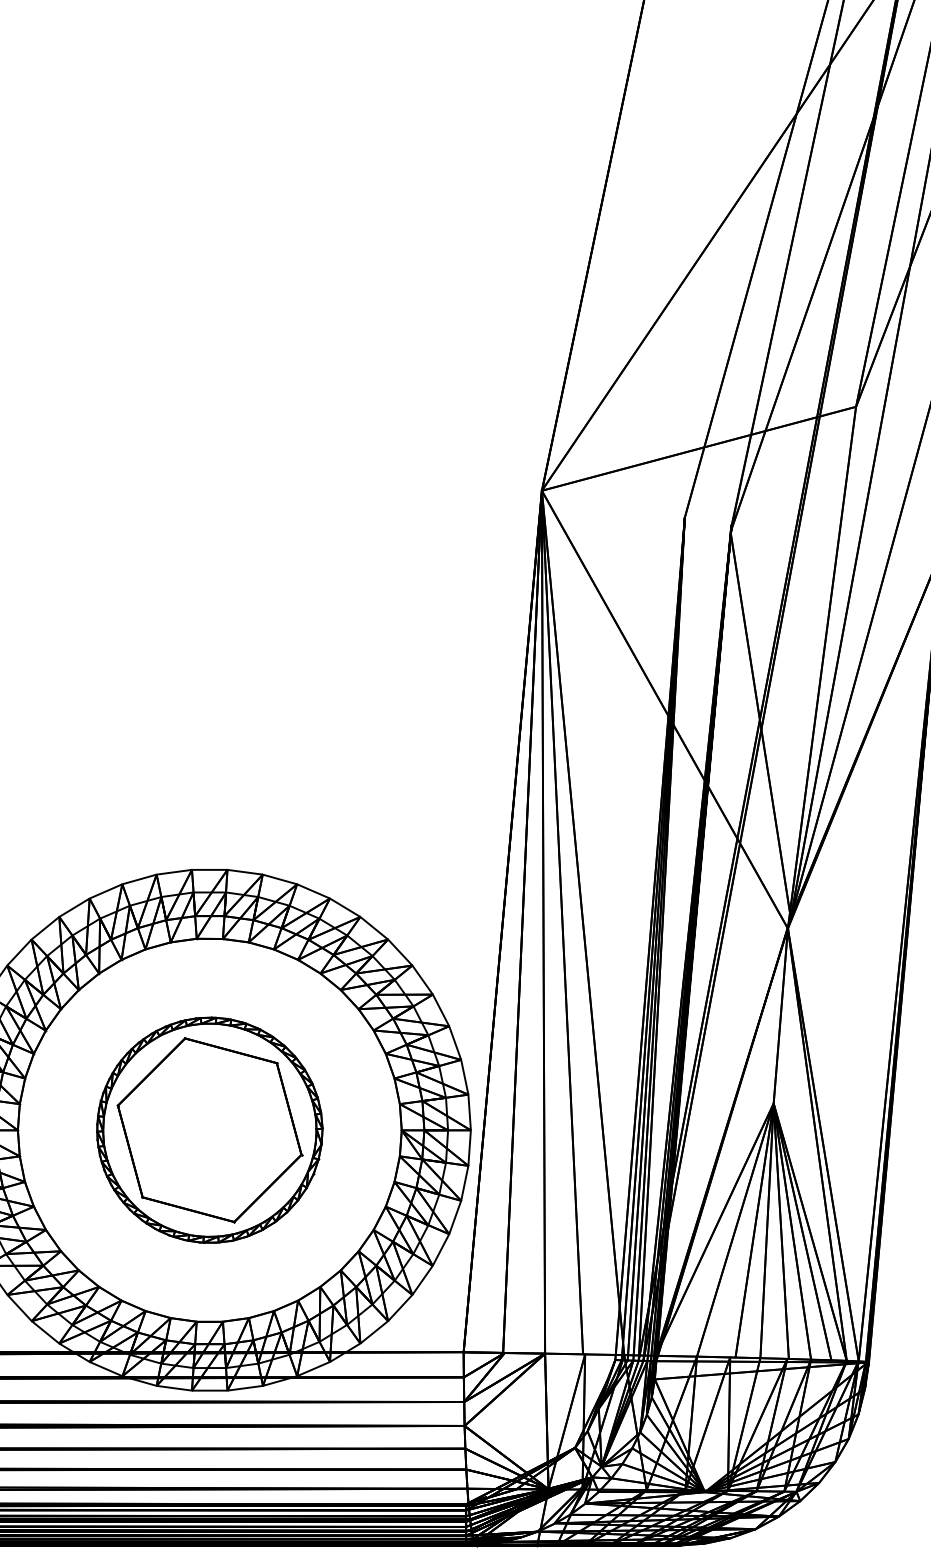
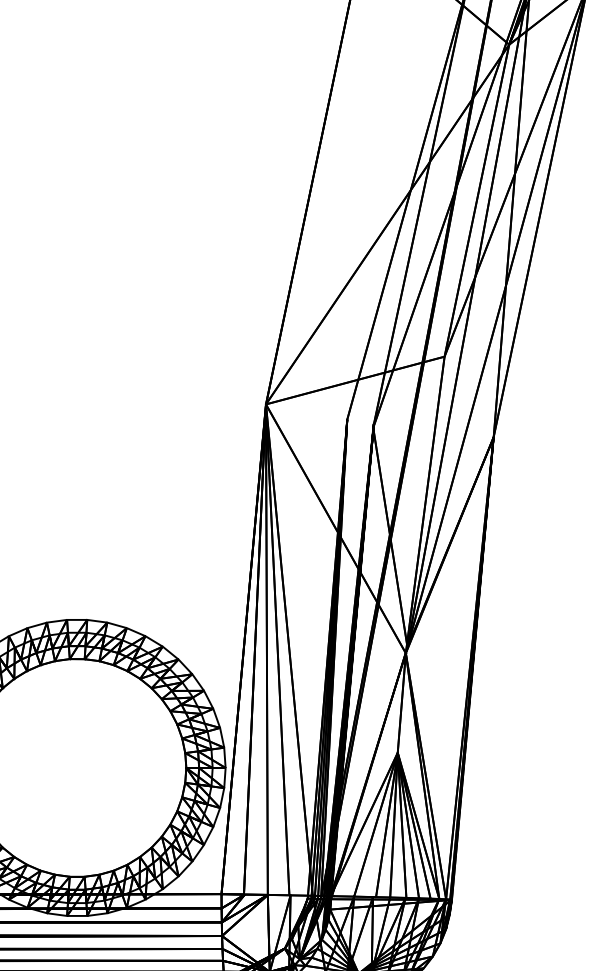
part: (210, 1129) -> (77, 767), removed

